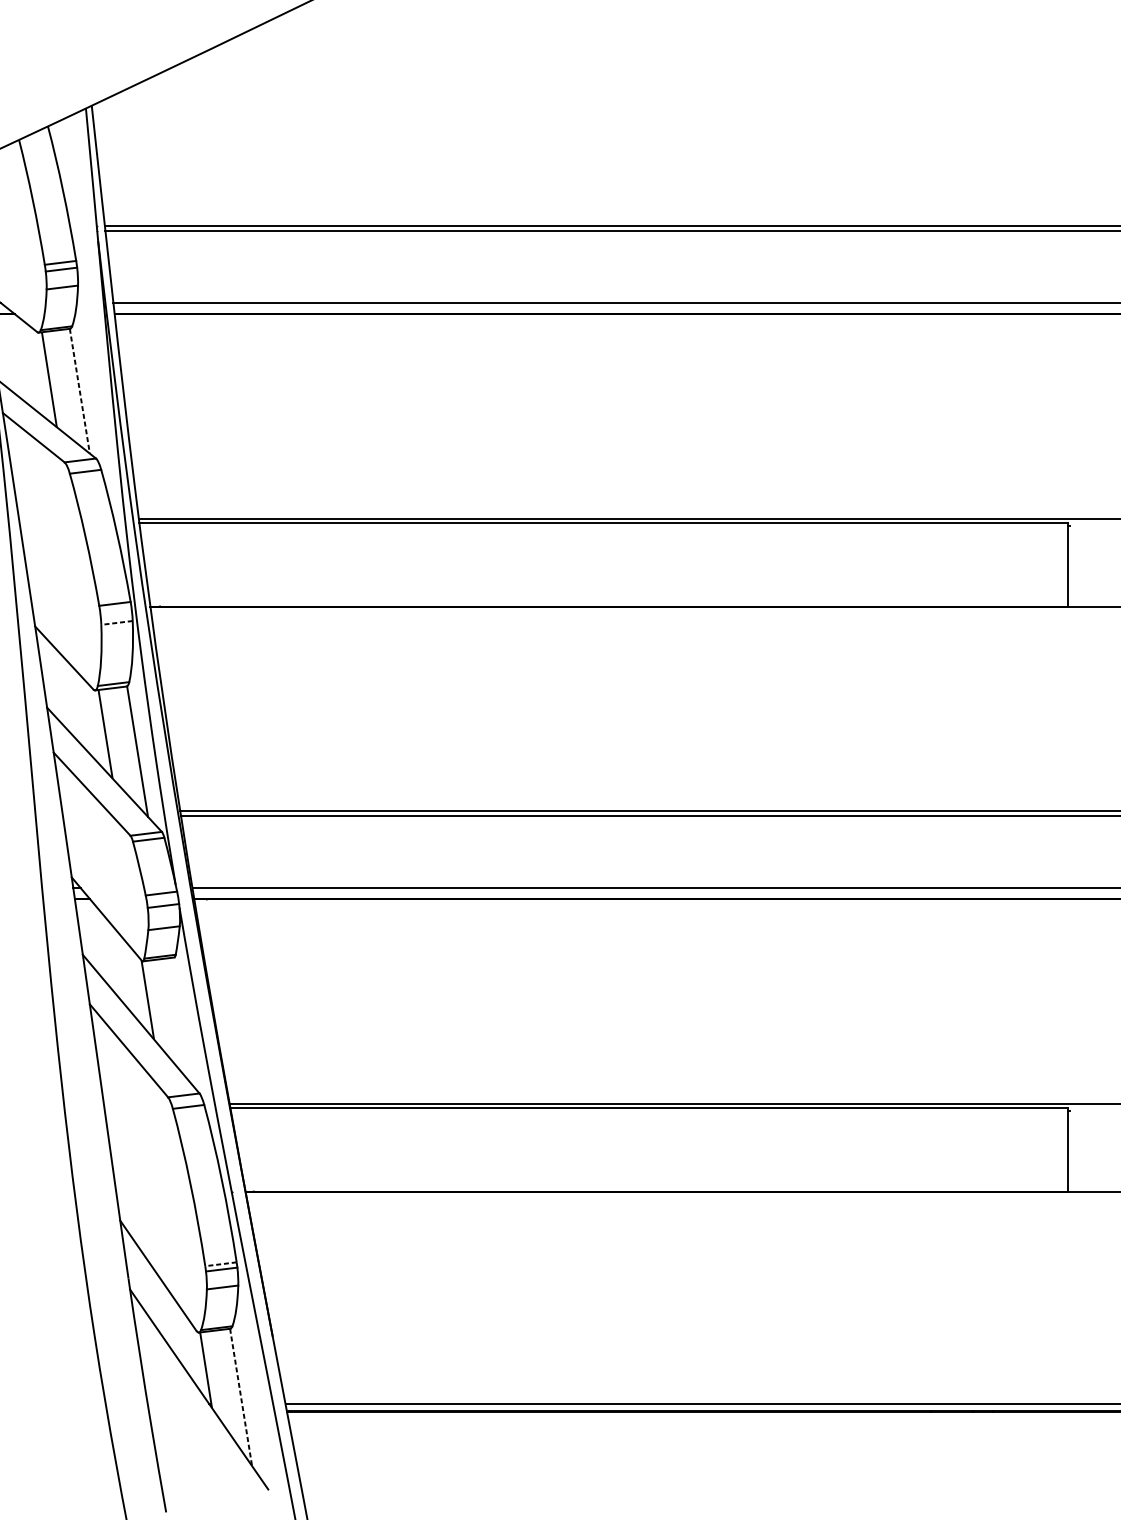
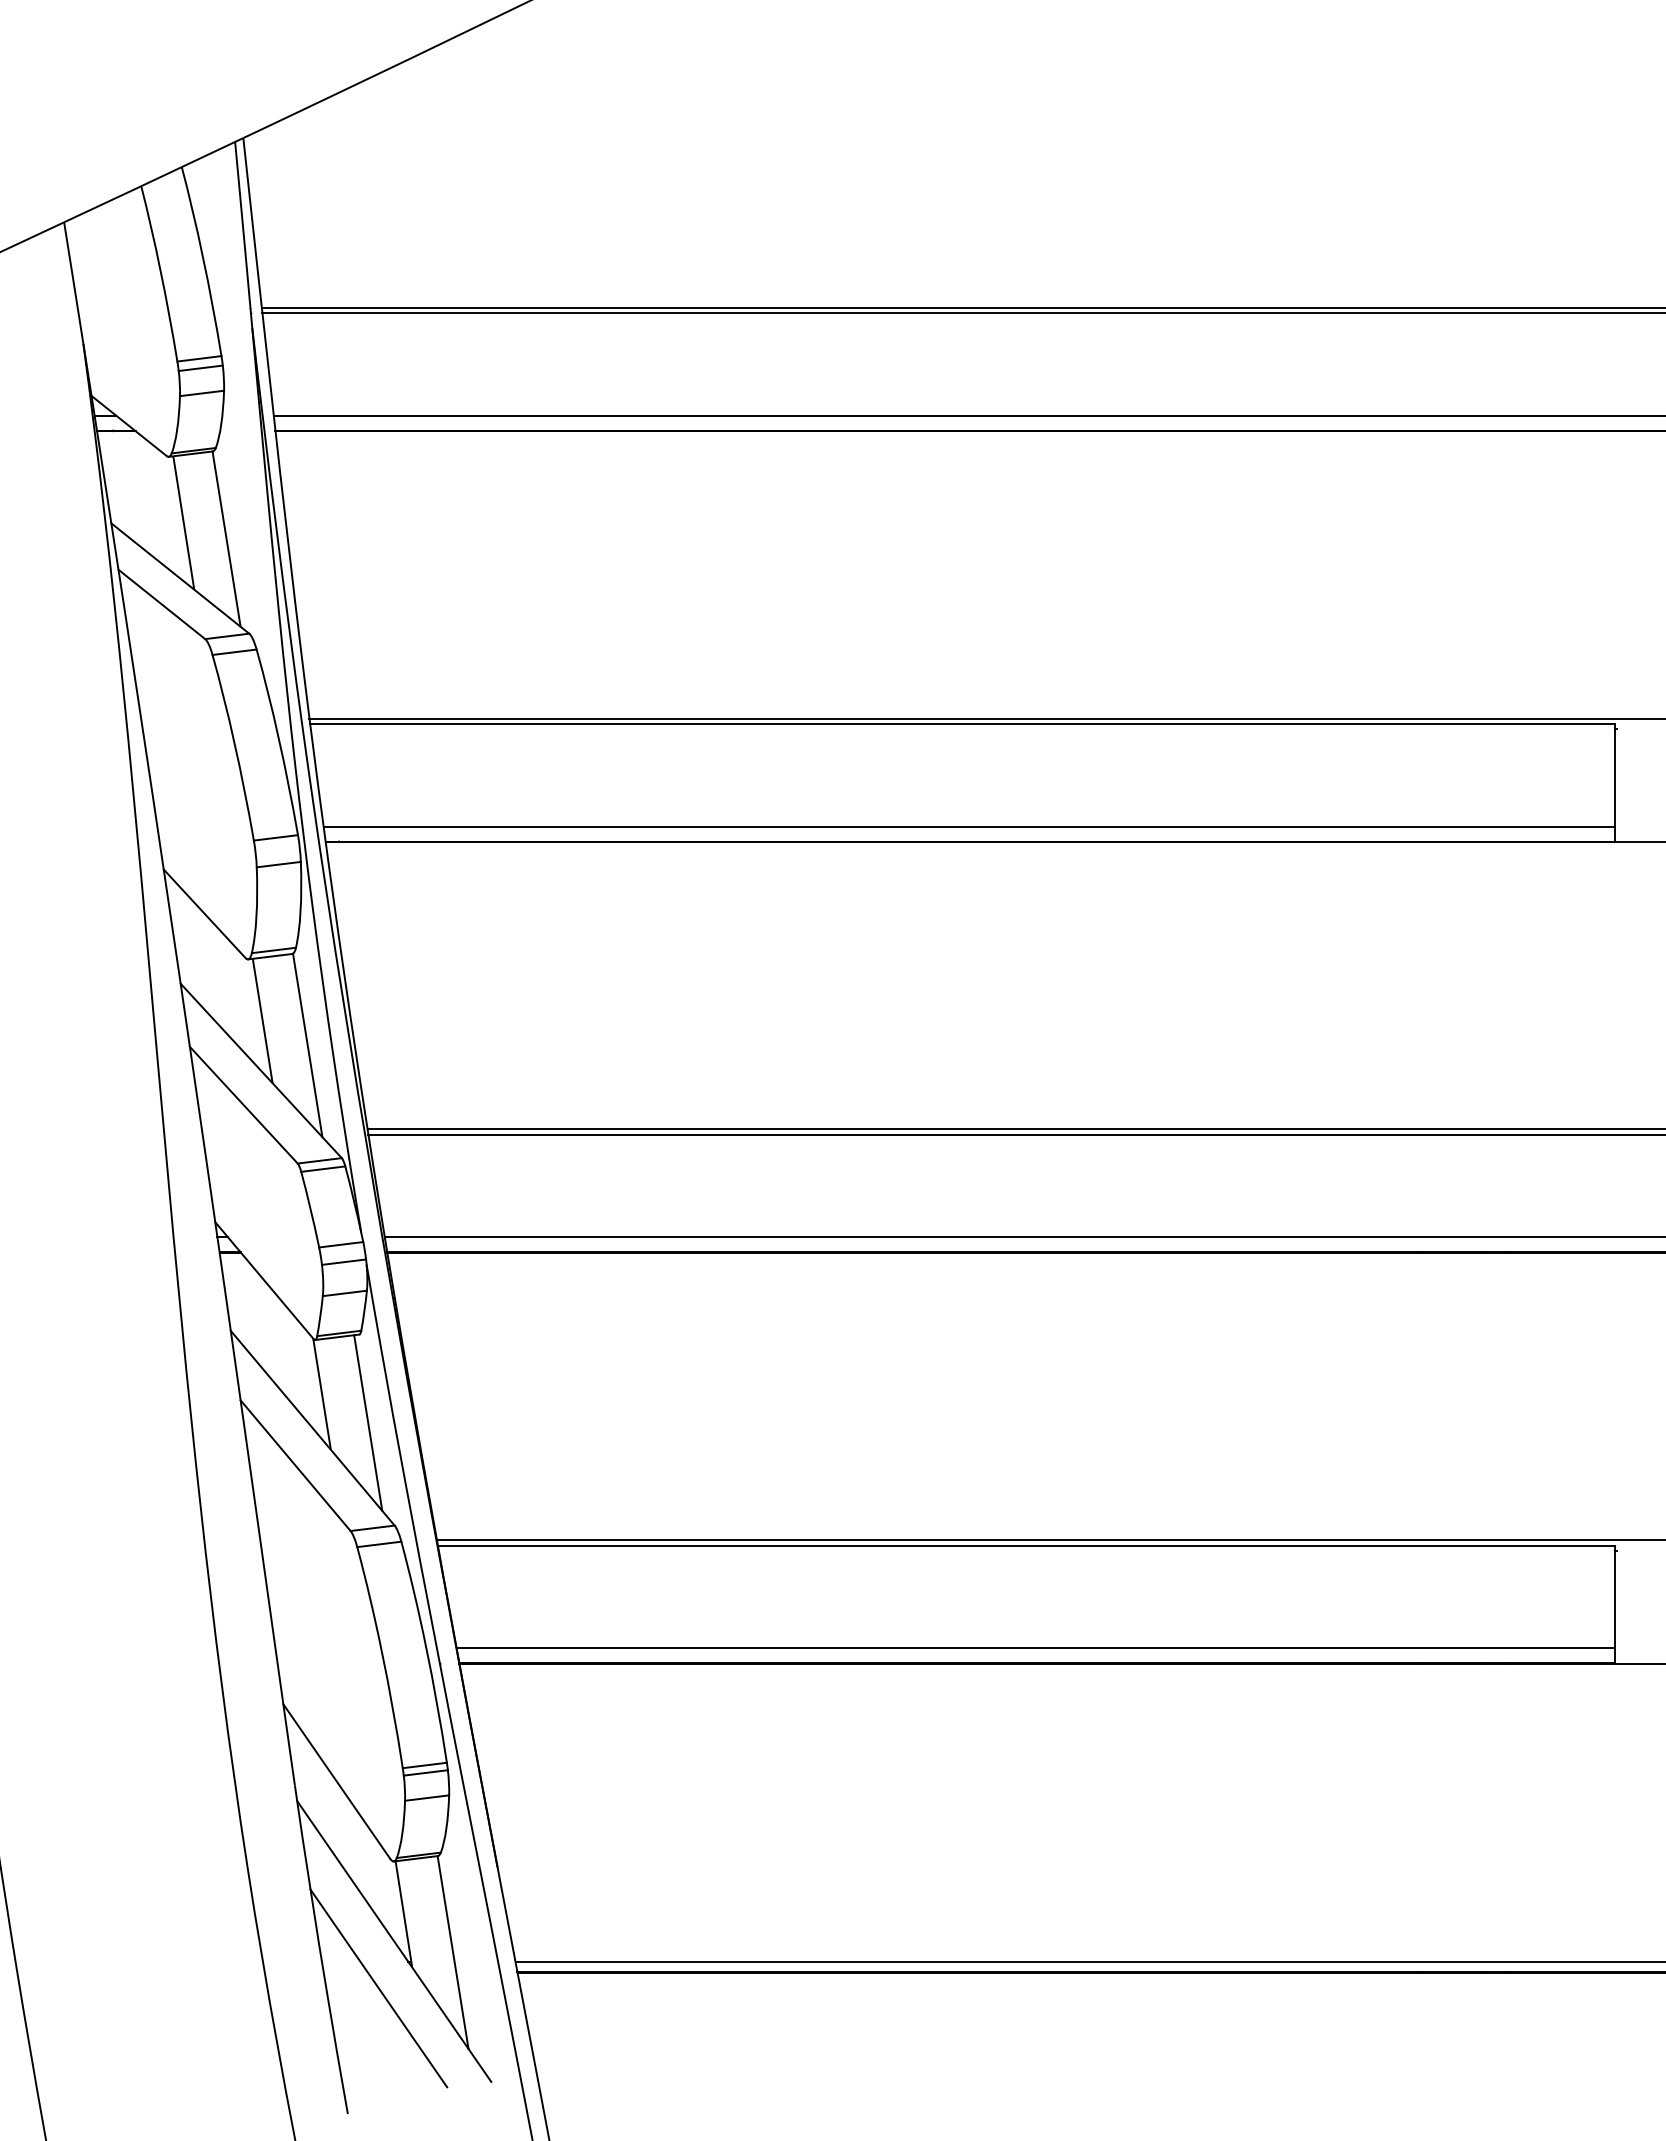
line: (79, 391) -> (226, 539), dashed -> solid
line: (608, 595) -> (968, 826), added
line: (116, 622) -> (278, 864), dashed -> solid
line: (180, 1020) -> (368, 1422), added
line: (655, 1180) -> (1035, 1648), added
line: (220, 1264) -> (424, 1765), dashed -> solid
line: (241, 1397) -> (453, 1952), dashed -> solid
line: (187, 1423) -> (378, 1988), added

